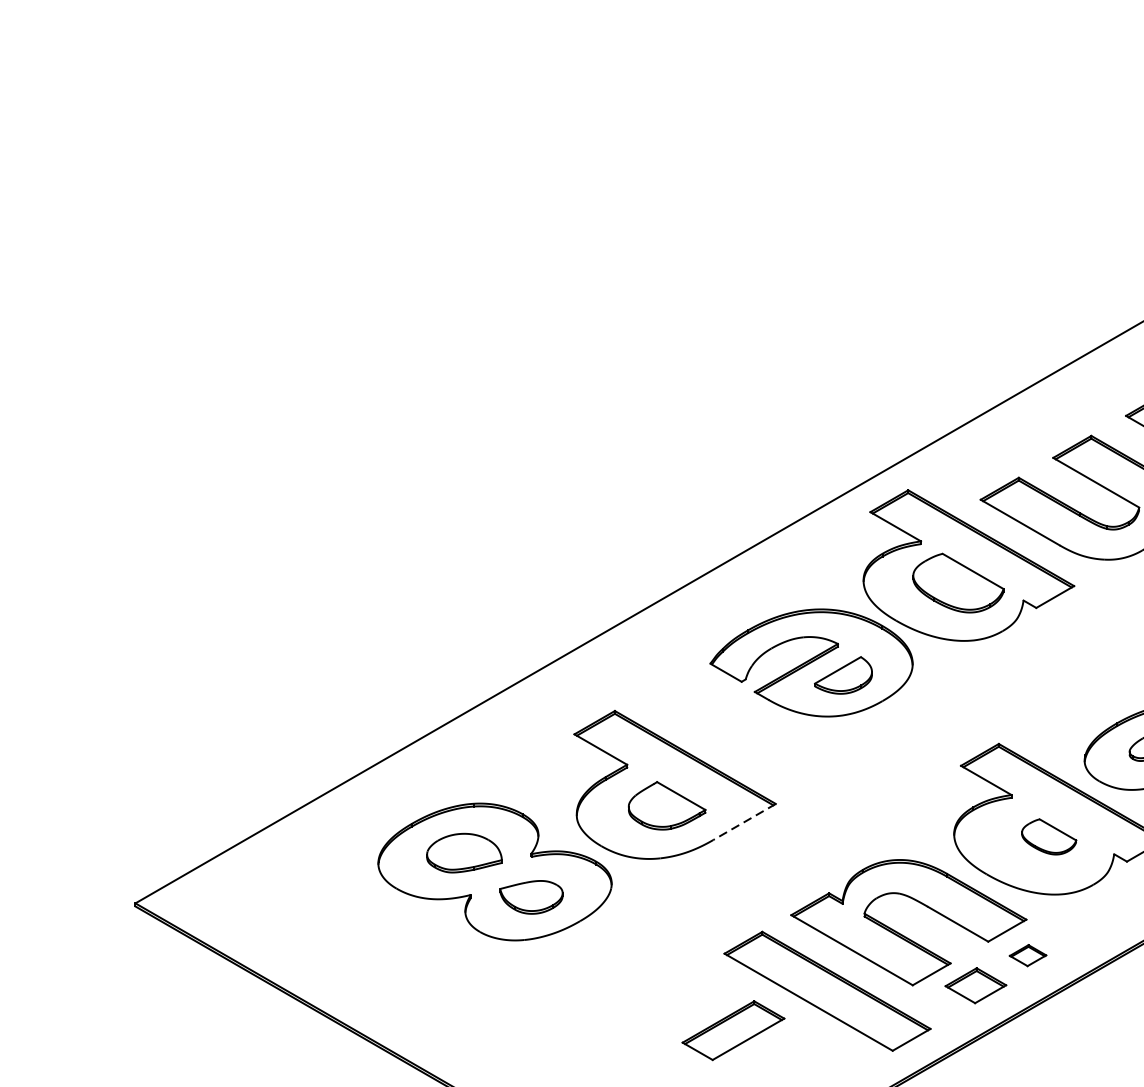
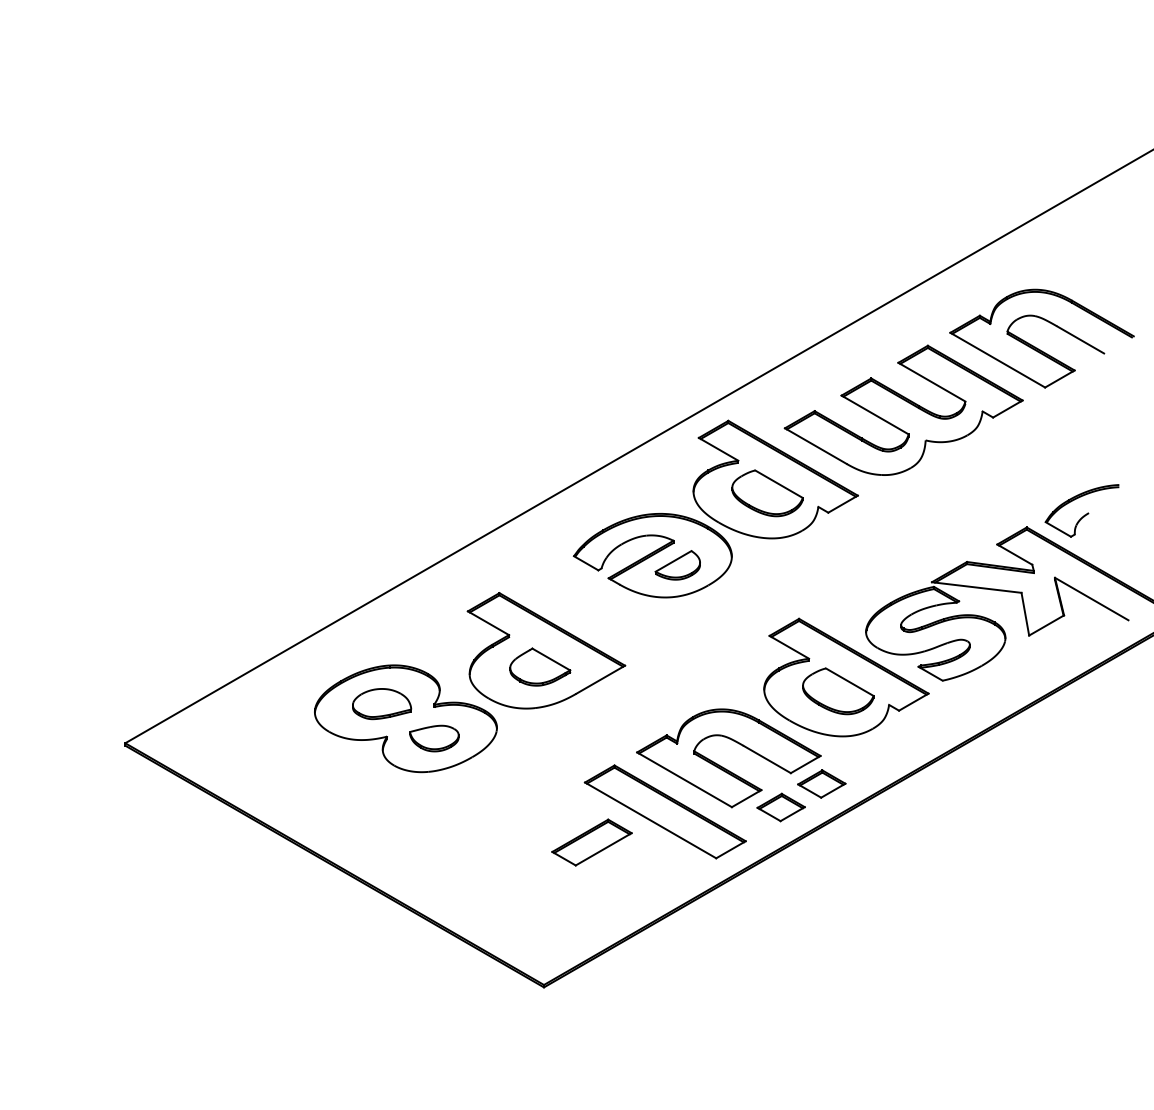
line: (744, 821) -> (600, 679), dashed -> solid
part: (1049, 837) -> (838, 691), size x1.67
part: (1027, 954) -> (821, 783), size x1.67

